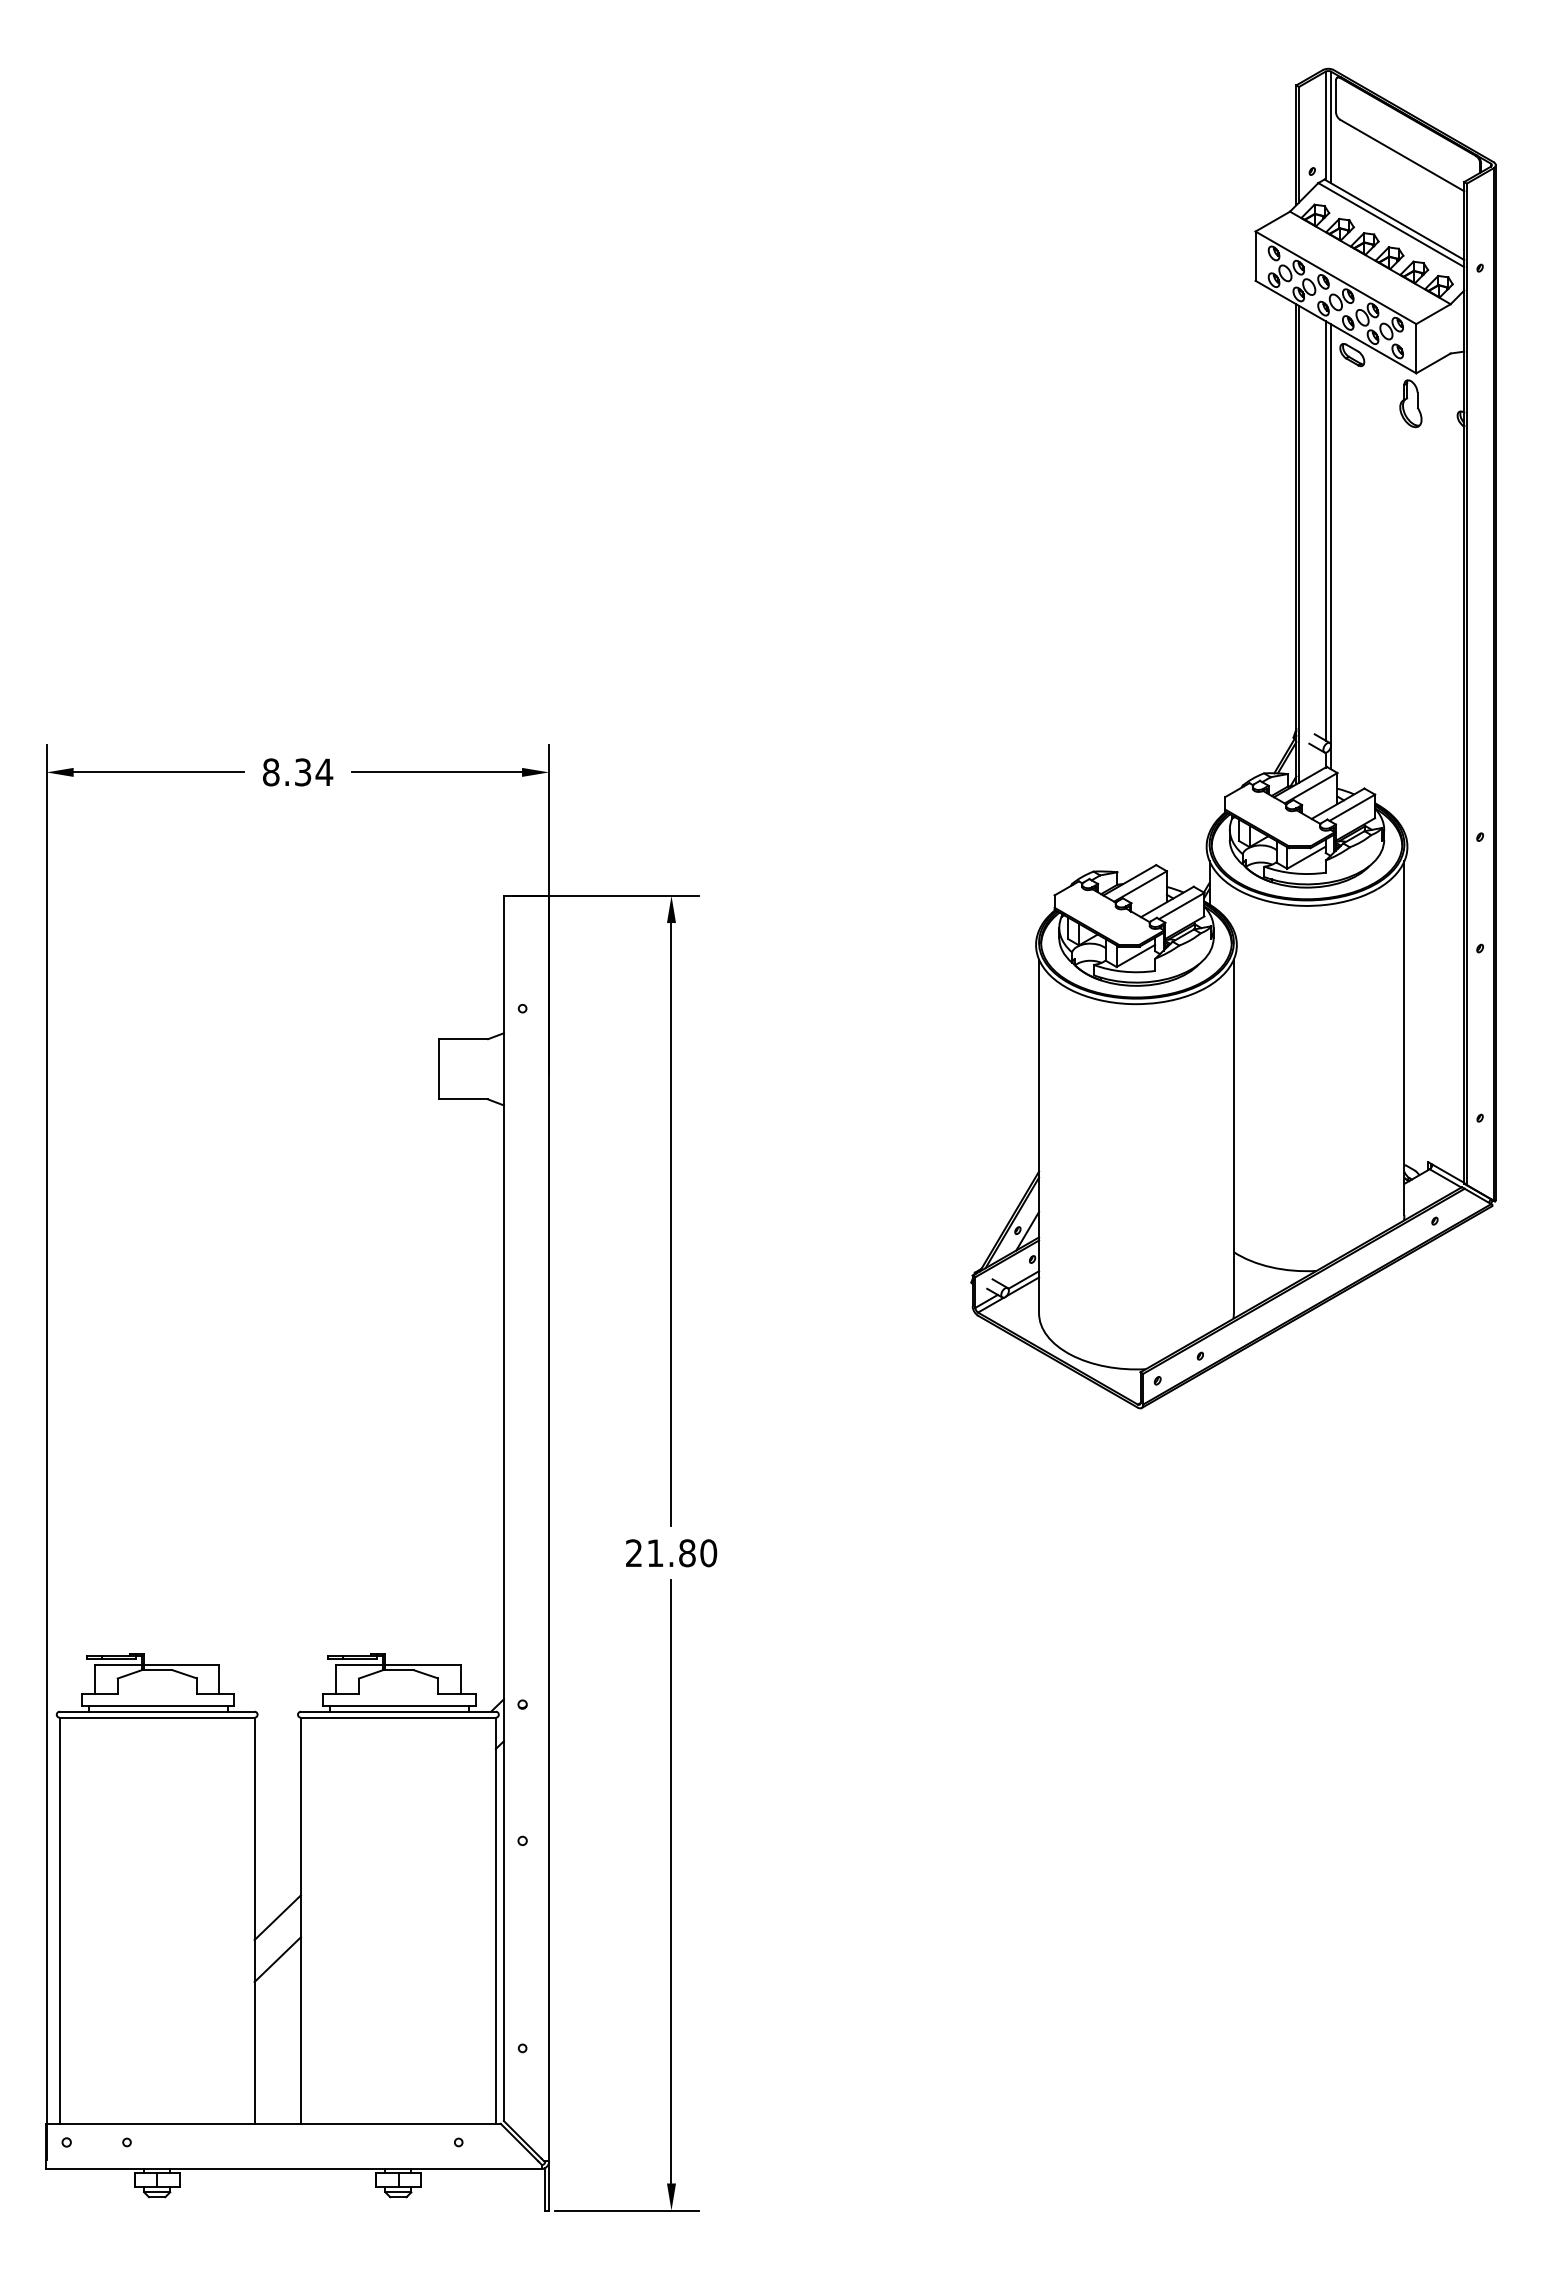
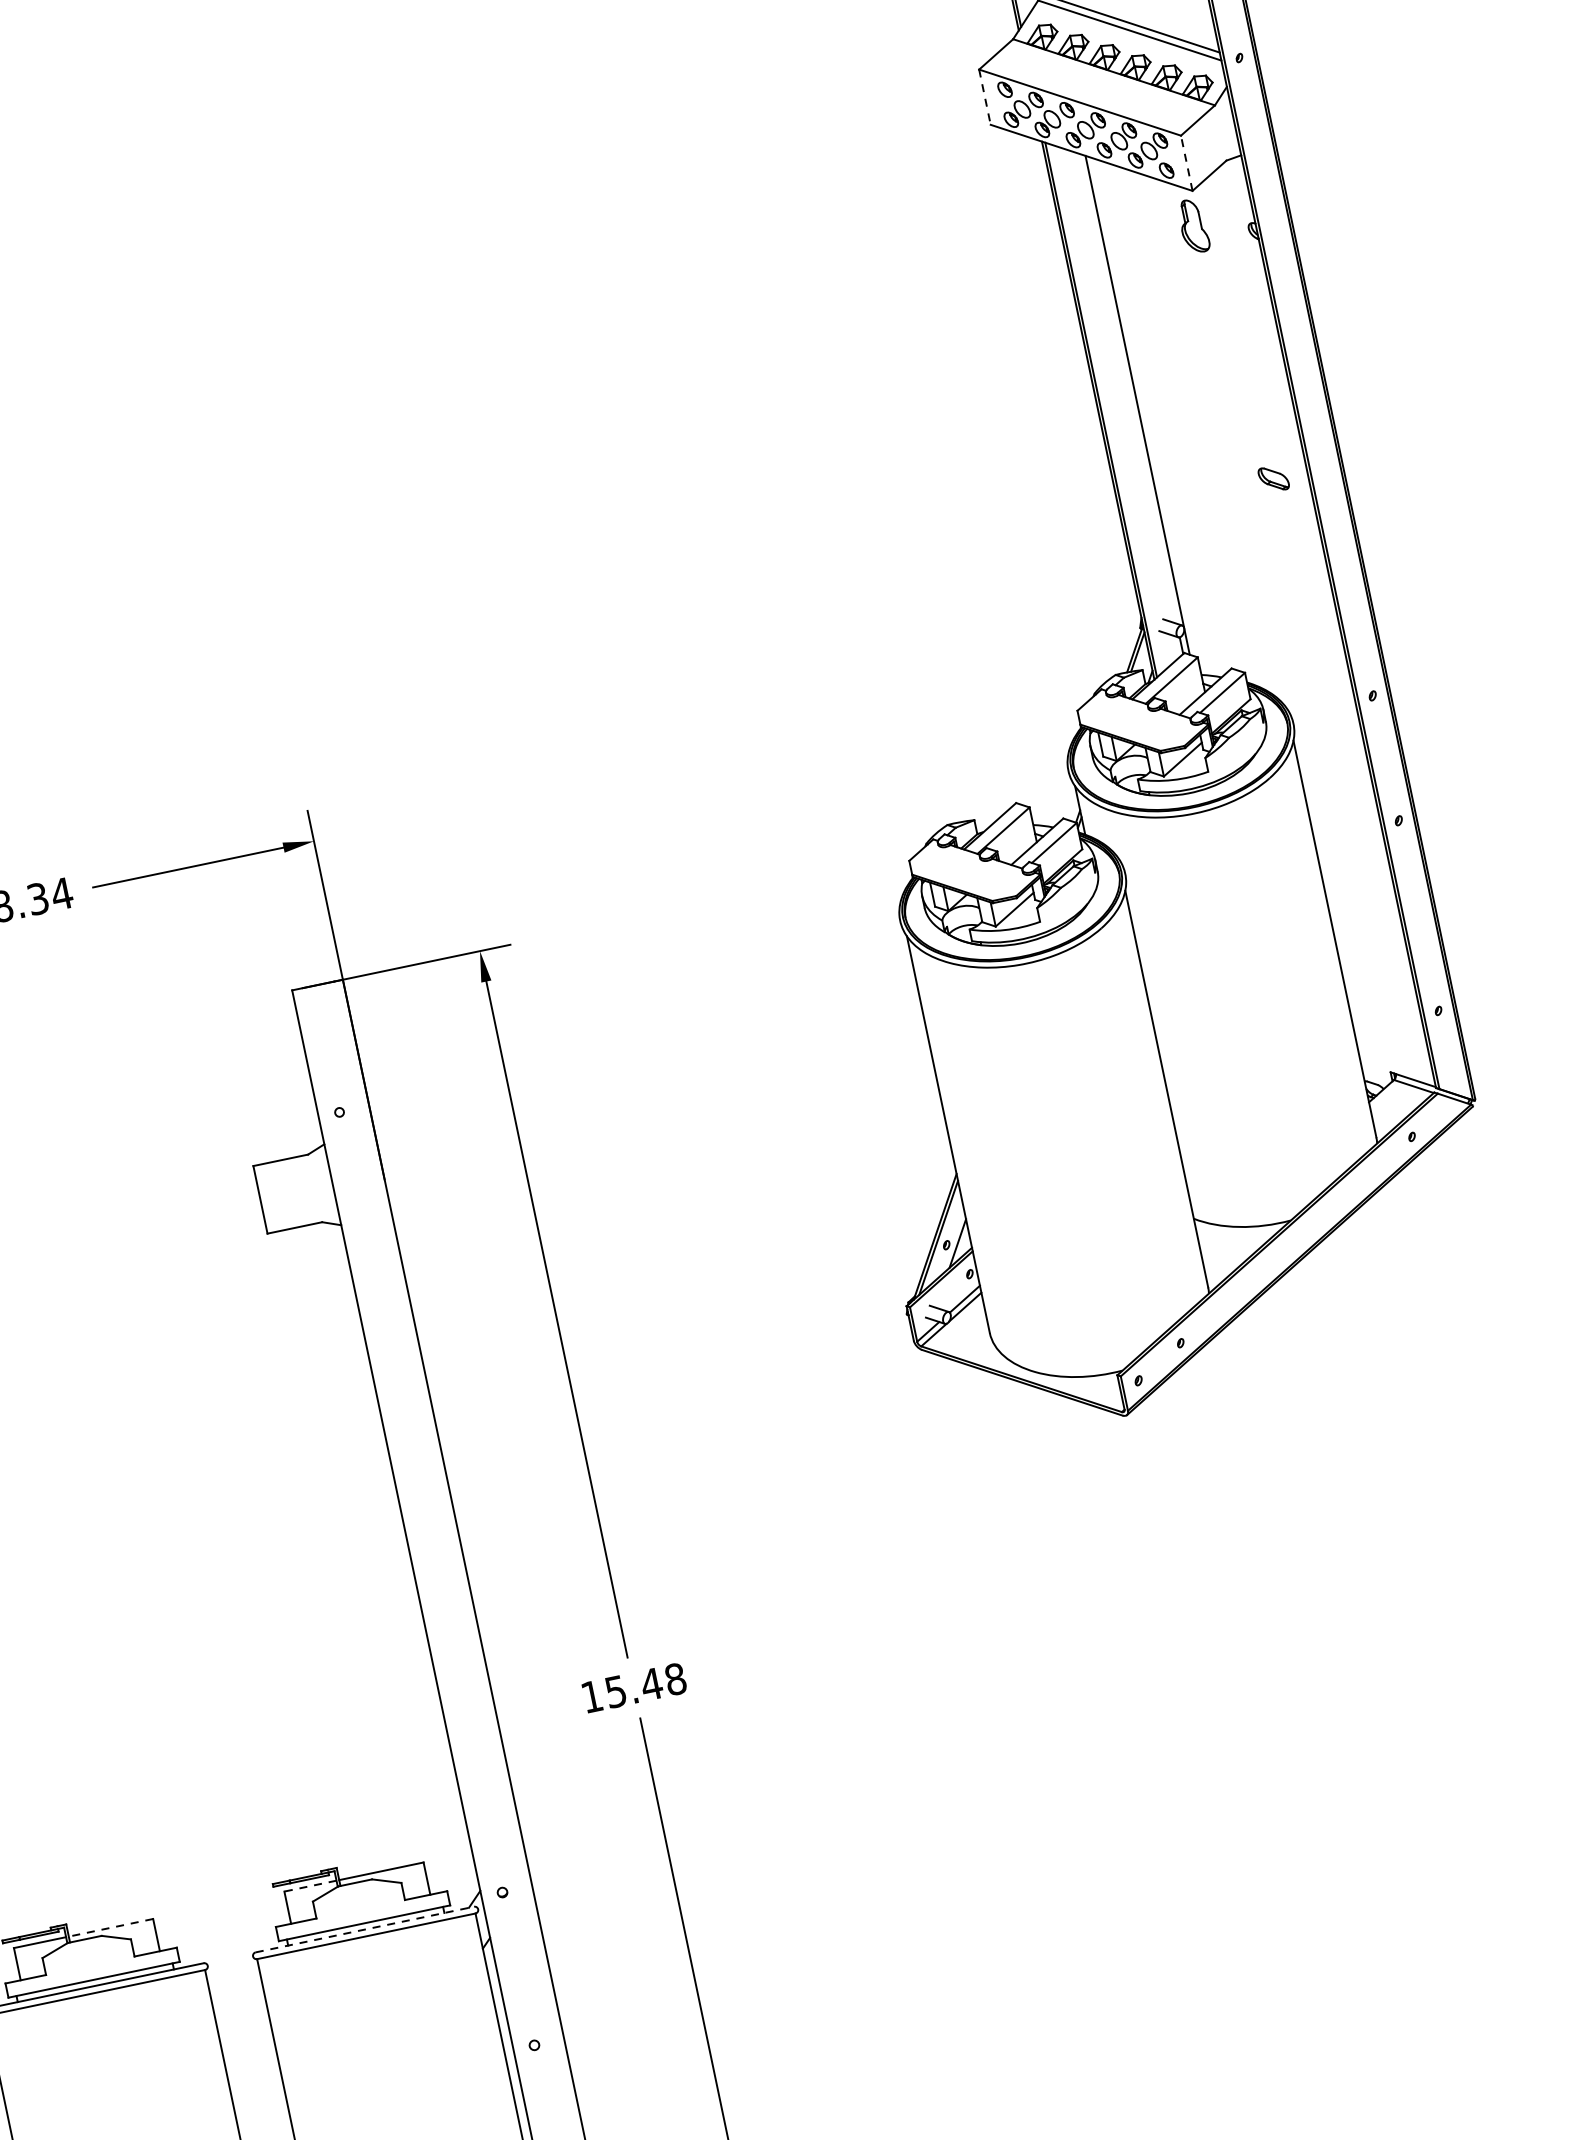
line: (1255, 256) -> (984, 97), solid -> dashed
line: (1416, 348) -> (1186, 162), solid -> dashed
part: (1352, 355) -> (1274, 479), moved
line: (1325, 530) -> (1127, 388), removed
text: (671, 1553) -> (634, 1688), 21.80 -> 15.48
line: (181, 1664) -> (110, 1927), solid -> dashed
line: (359, 1664) -> (310, 1885), solid -> dashed
line: (398, 1711) -> (364, 1929), solid -> dashed

